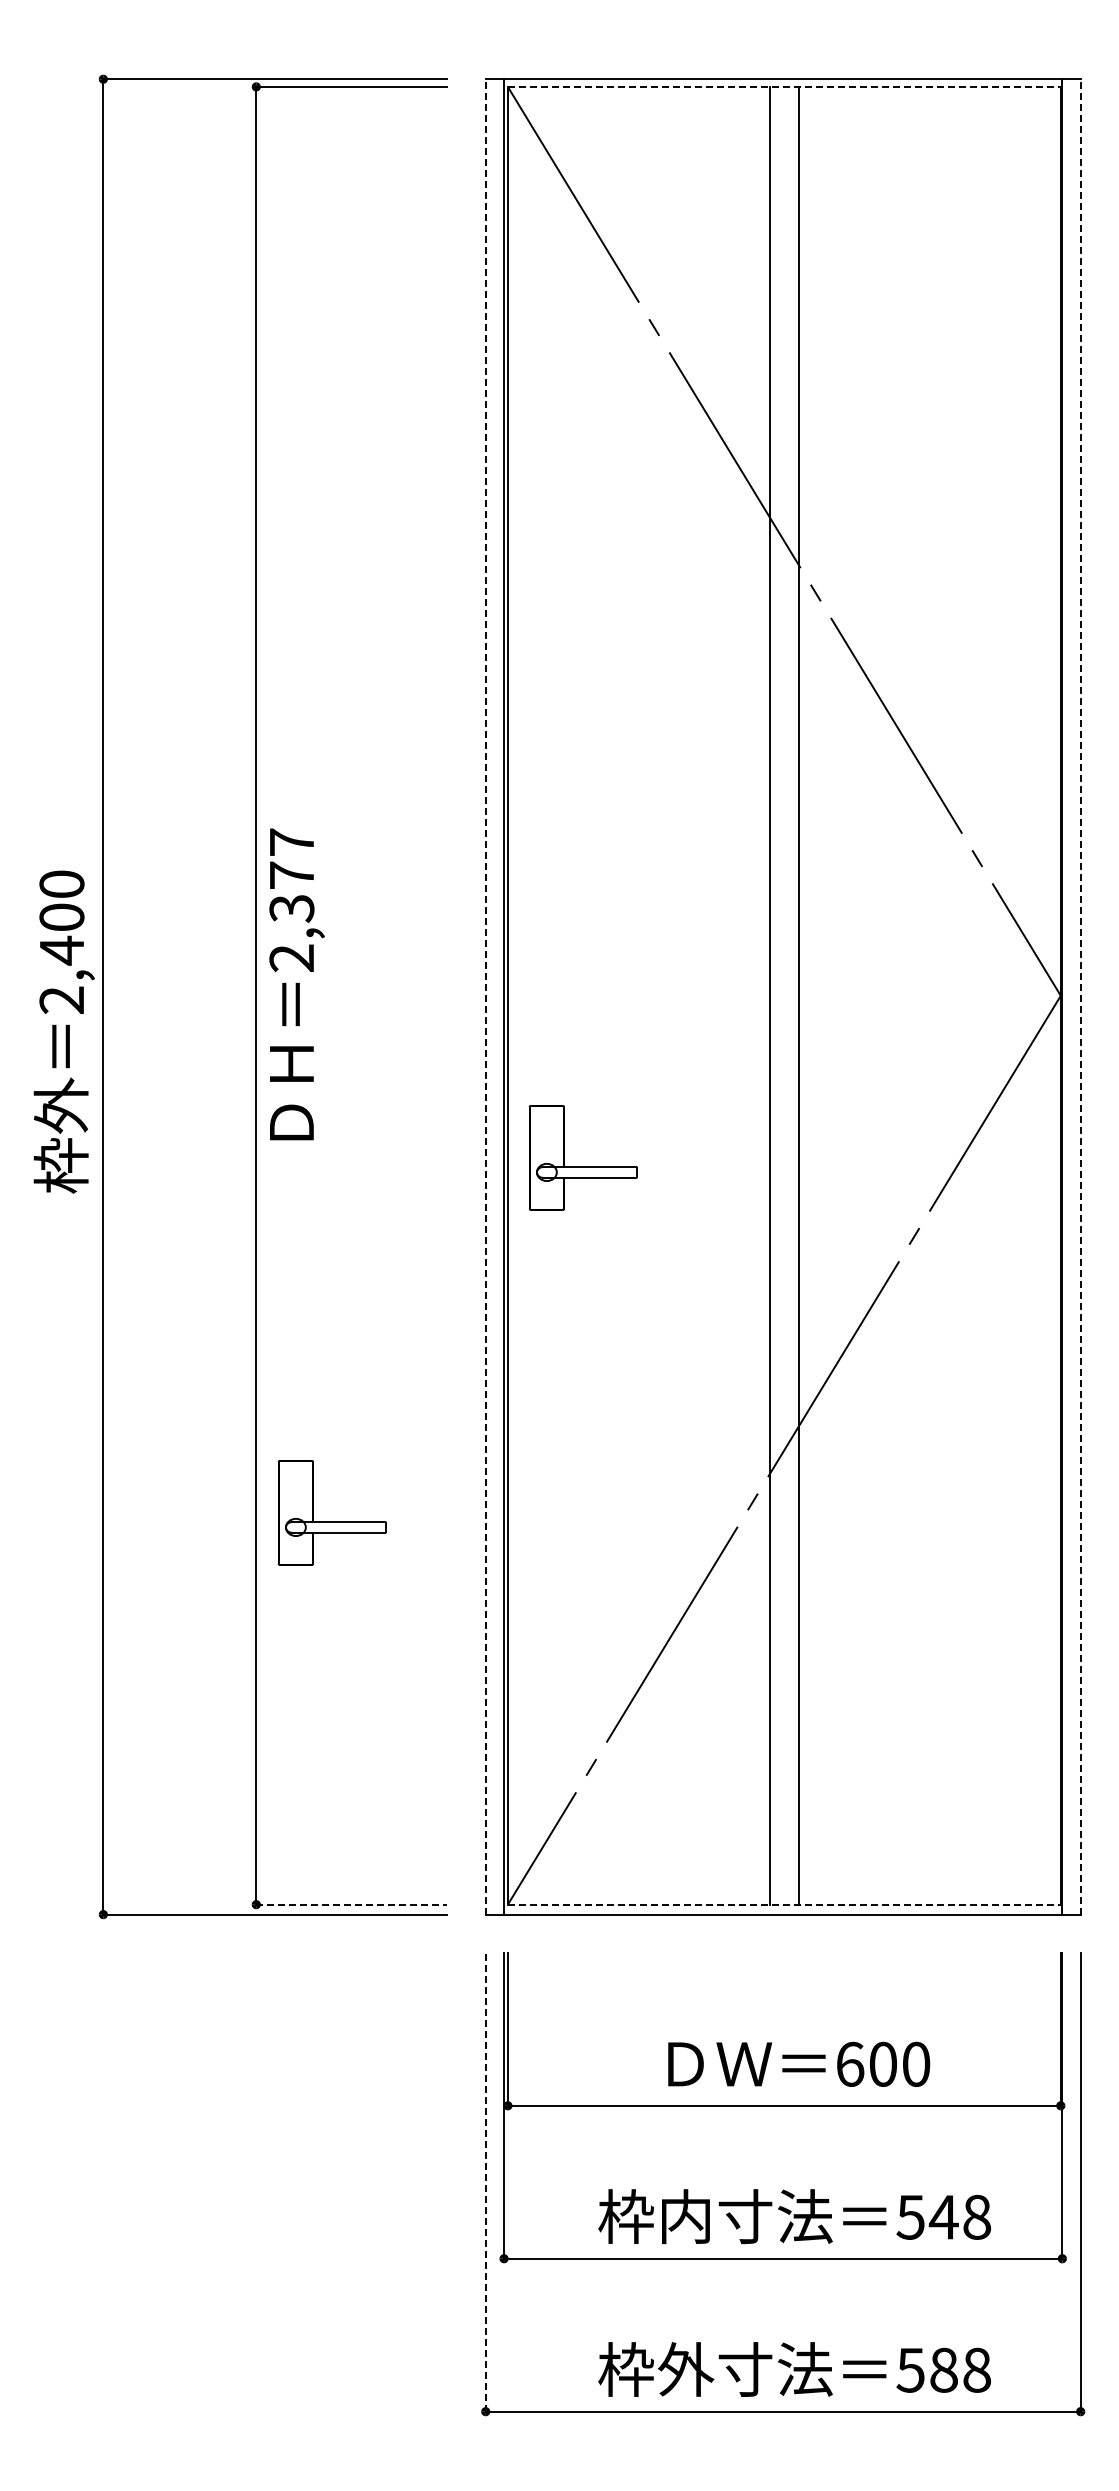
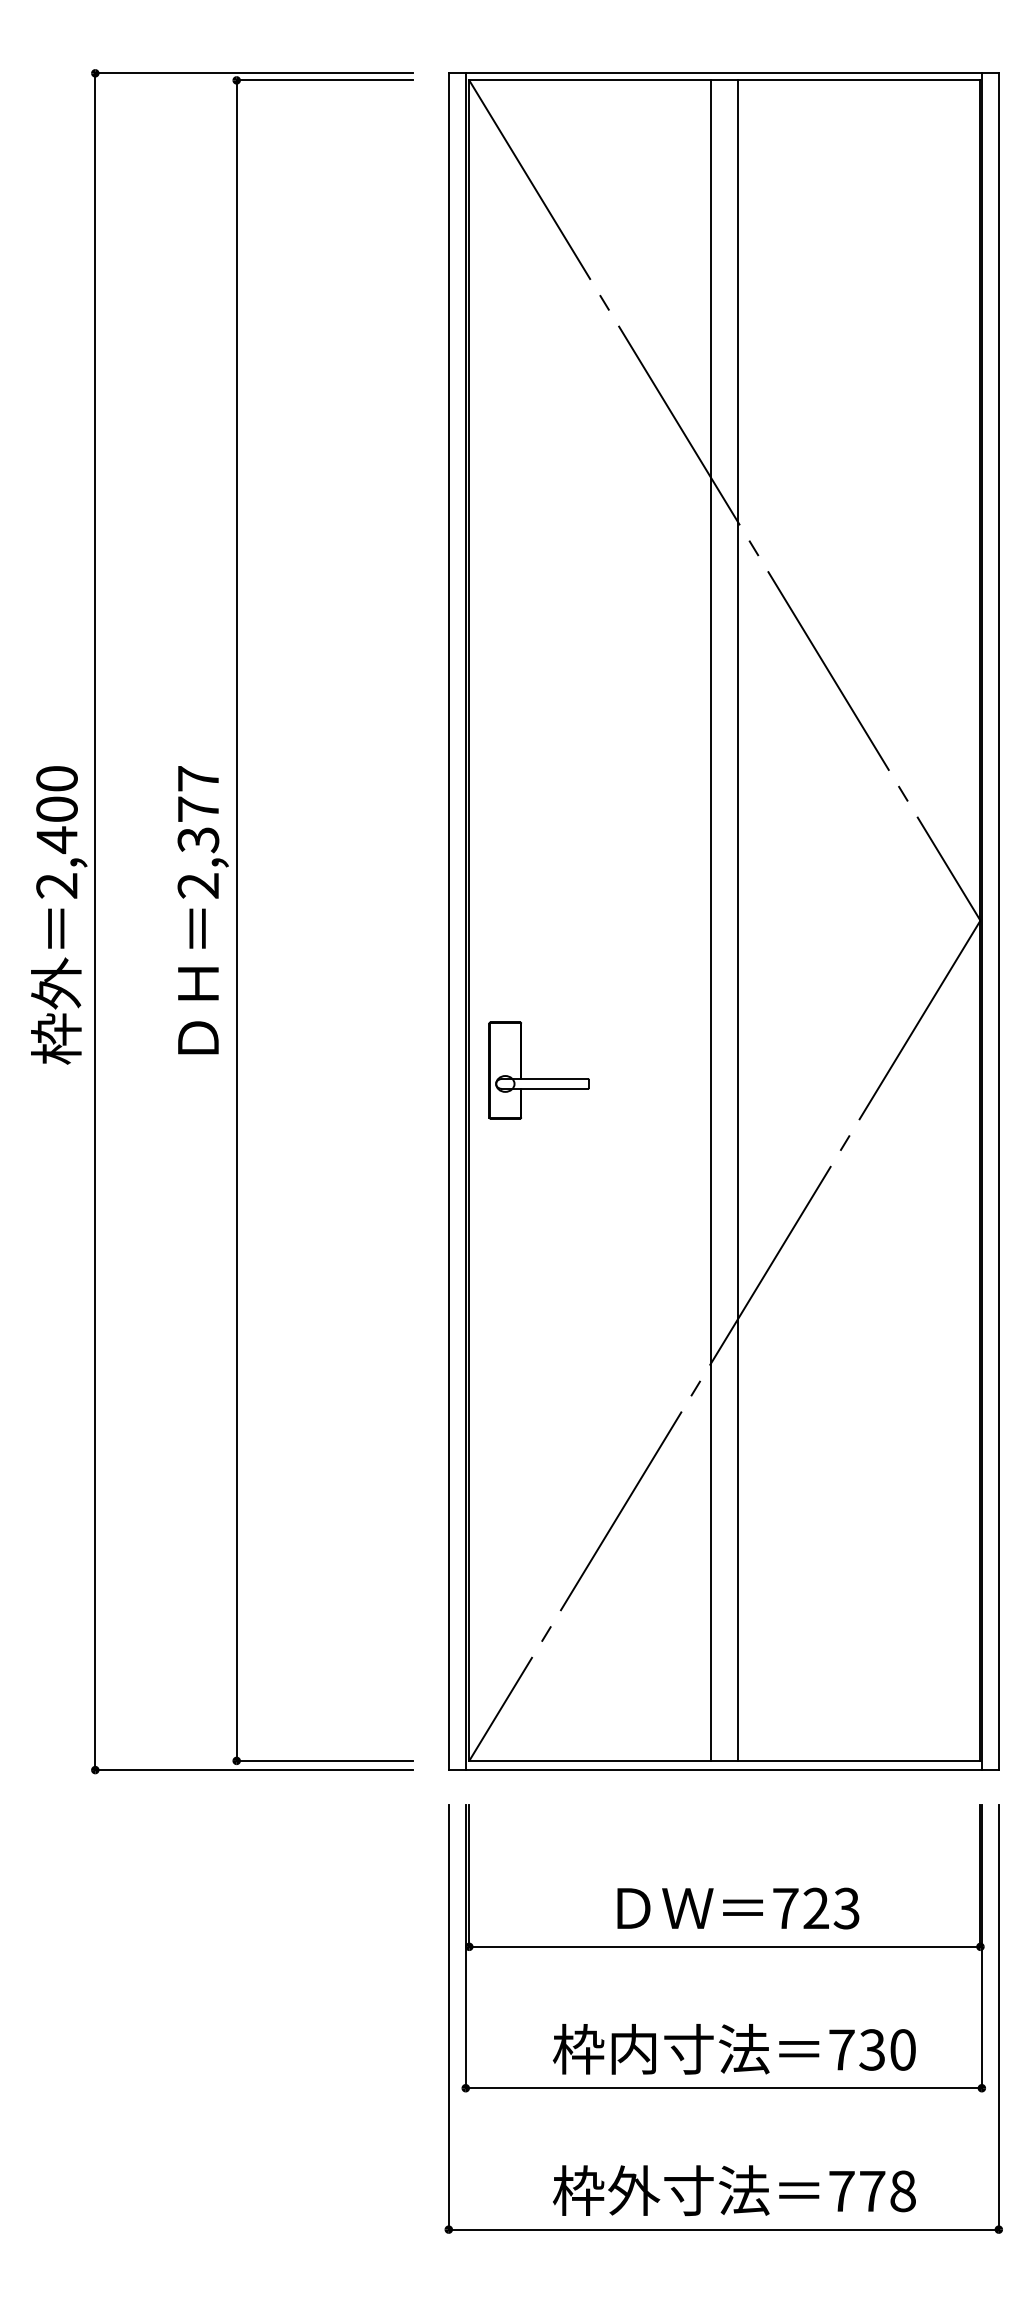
line: (784, 86) -> (725, 80), dashed -> solid
text: (296, 984) -> (202, 910), moved
line: (485, 996) -> (448, 921), dashed -> solid
line: (1080, 996) -> (998, 921), dashed -> solid
text: (63, 1031) -> (58, 914), moved
part: (331, 1521) -> (306, 1406), removed
line: (351, 1904) -> (324, 1760), dashed -> solid
line: (784, 1904) -> (725, 1760), dashed -> solid
text: (883, 2063) -> (816, 1907), 600 -> 723
line: (485, 2181) -> (448, 2016), dashed -> solid
text: (943, 2216) -> (872, 2049), 548 -> 730
text: (926, 2369) -> (856, 2190), 588 -> 778

